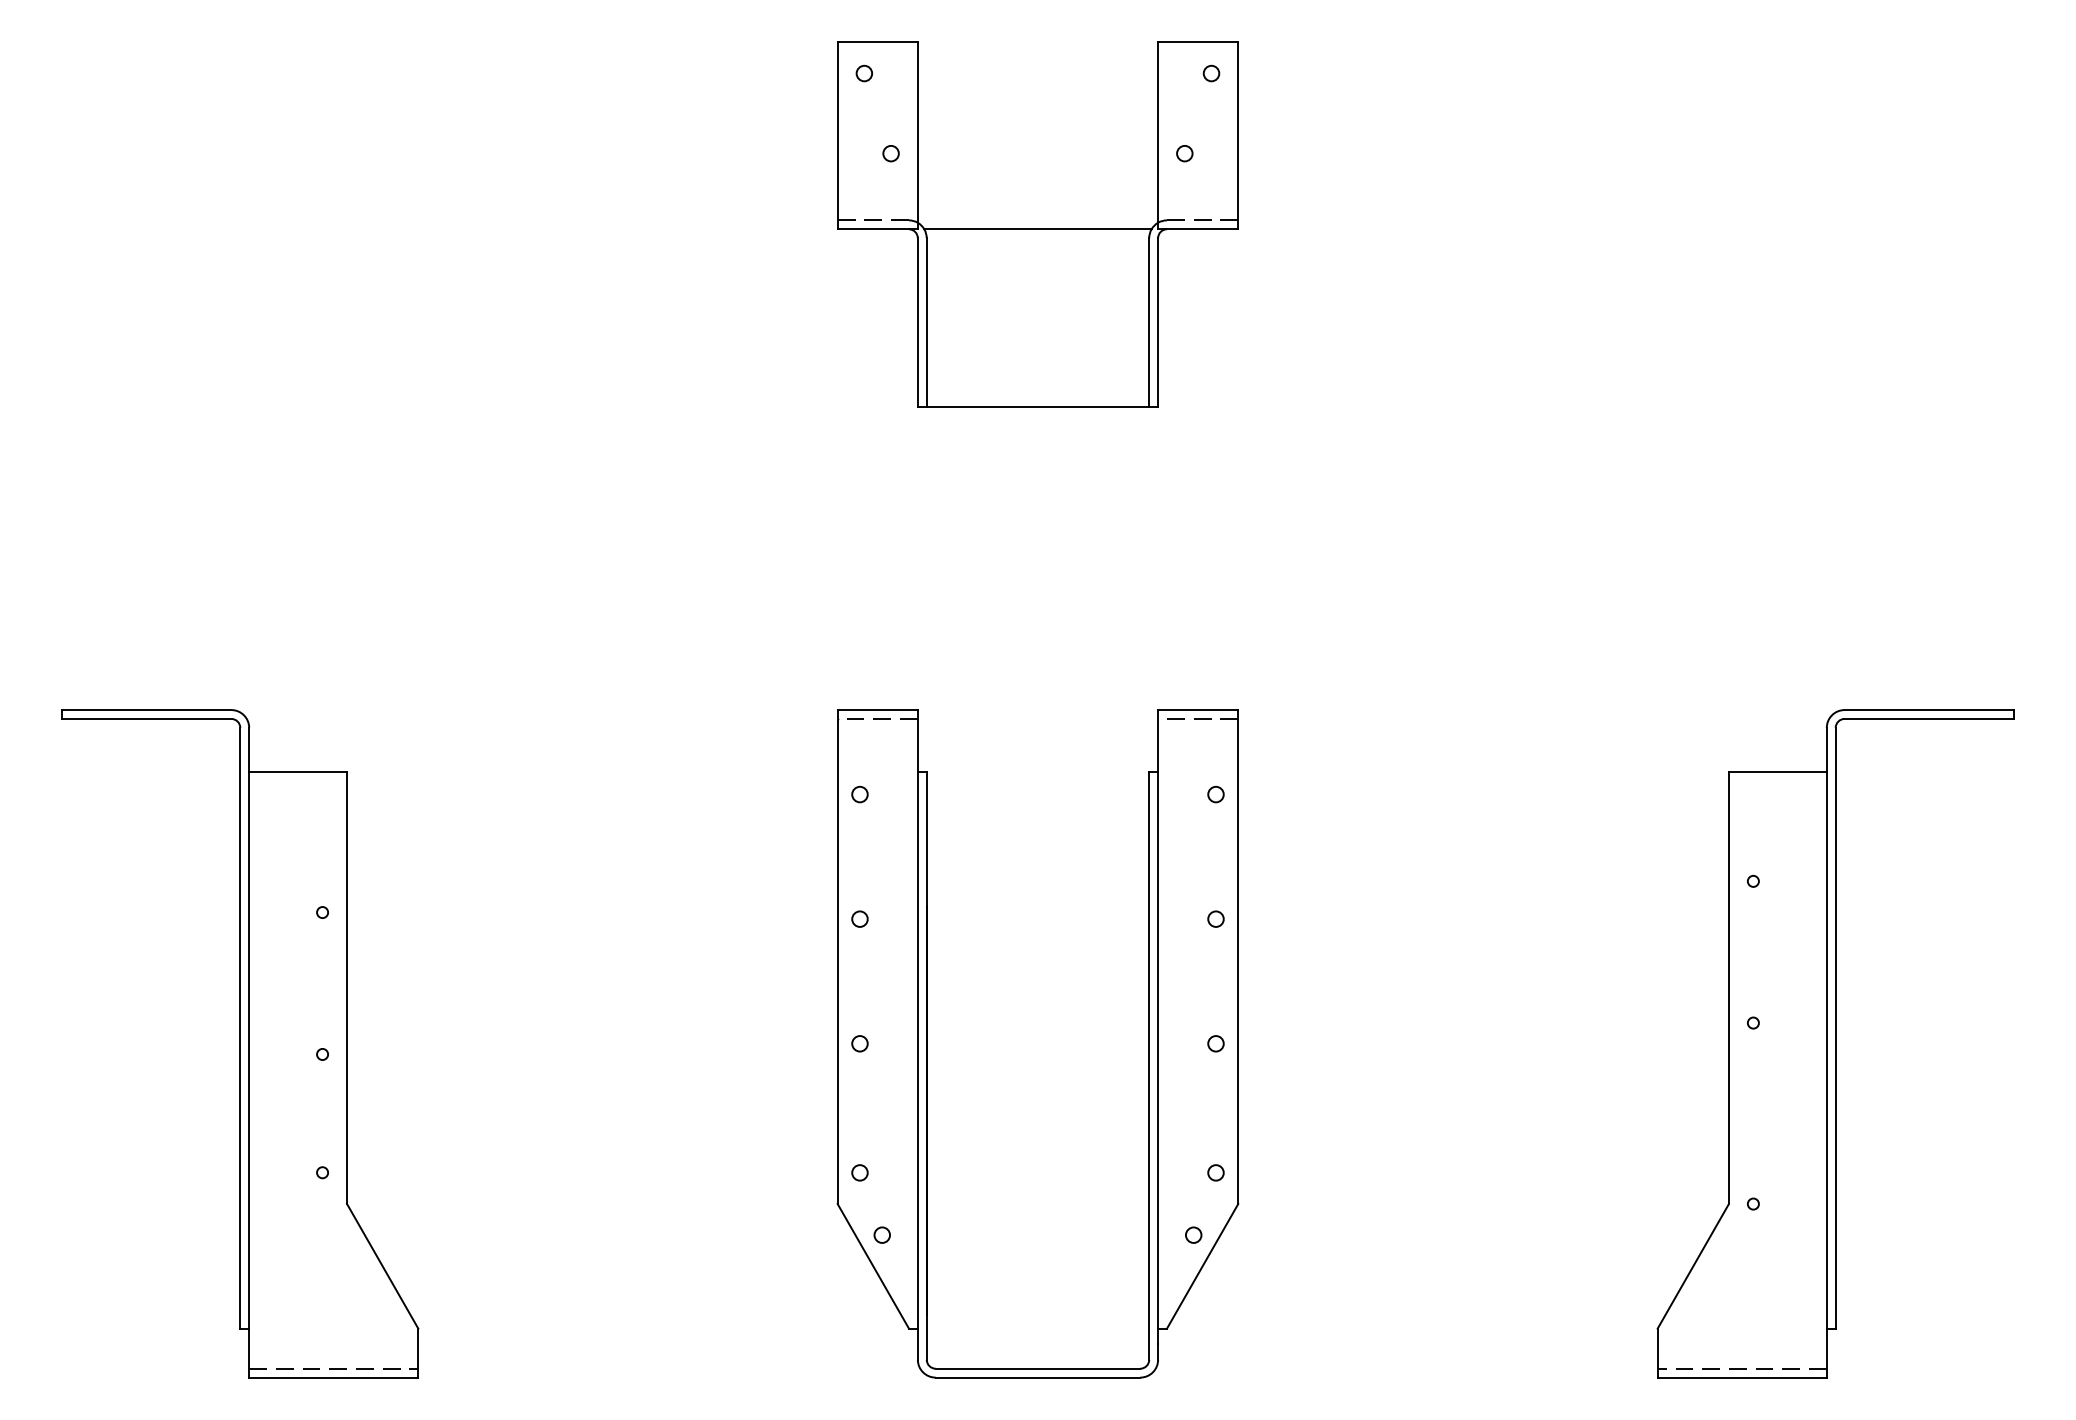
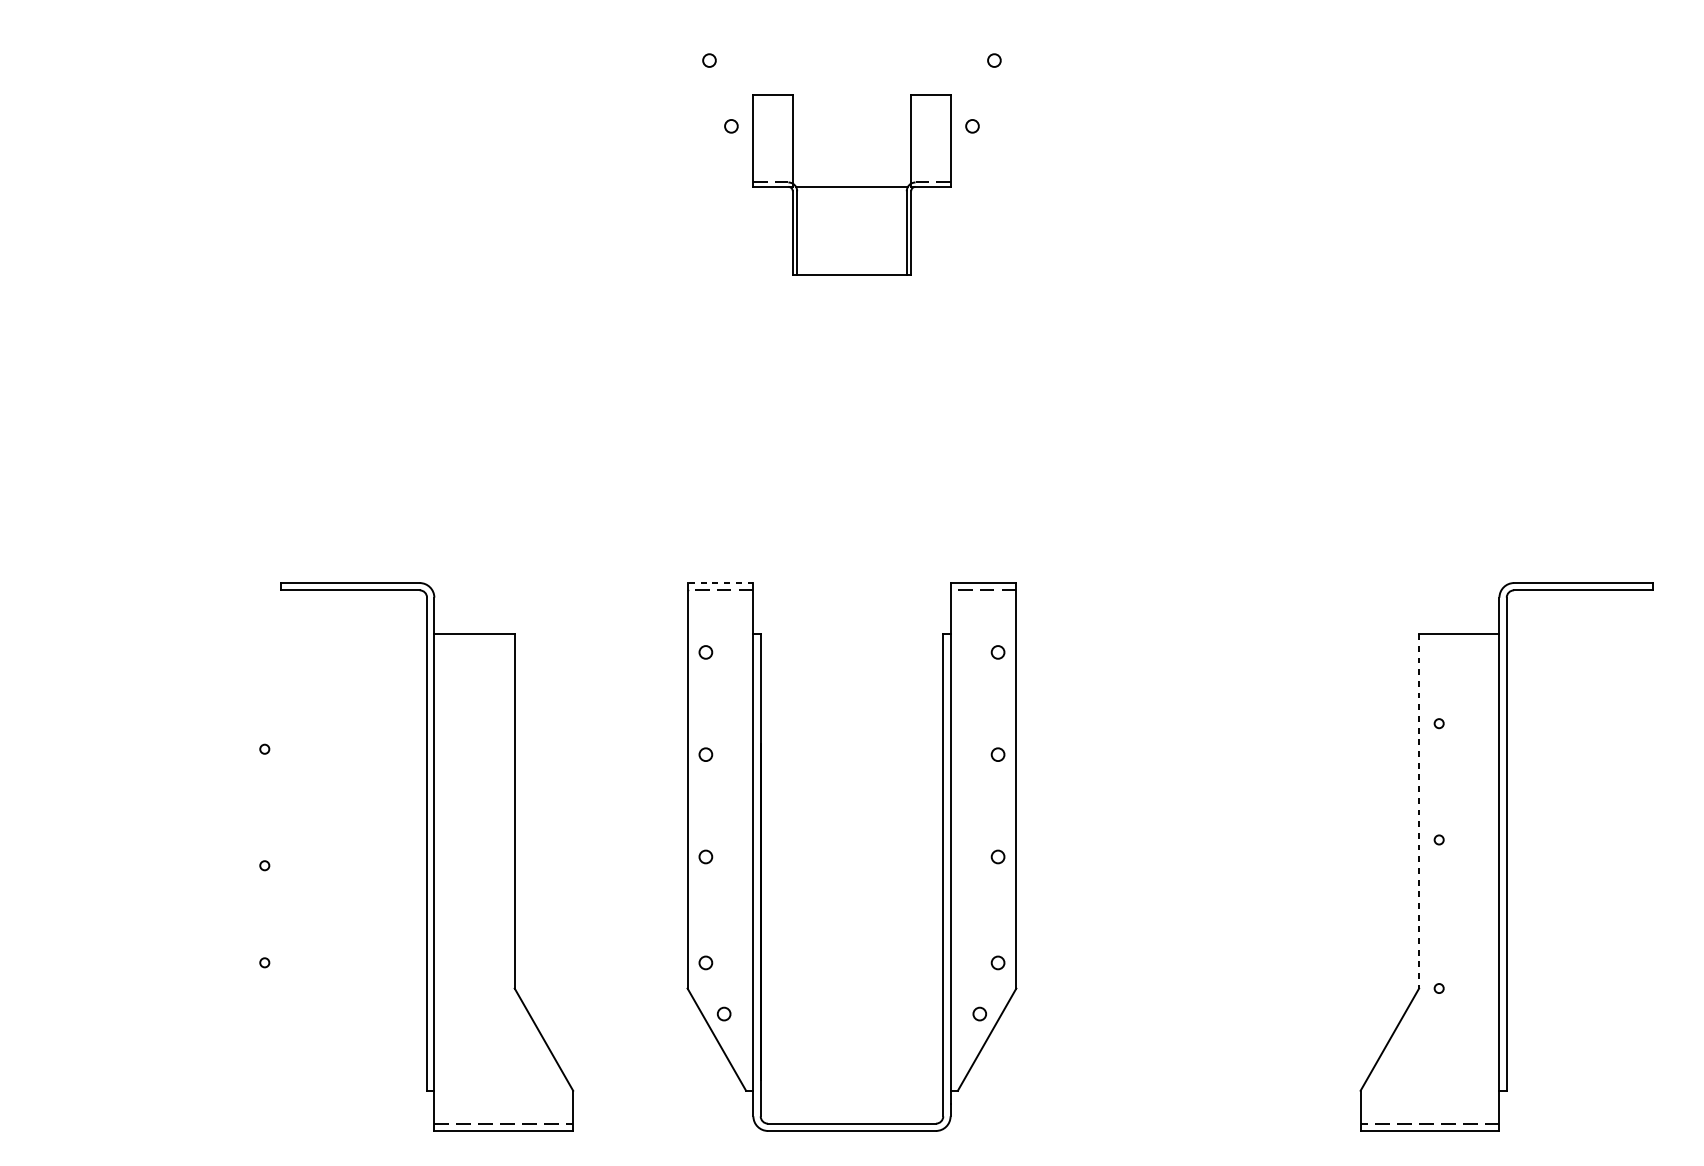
part: (1037, 224) -> (851, 184), size x0.6
line: (877, 710) -> (720, 583), solid -> dashed
line: (1728, 988) -> (1418, 811), solid -> dashed
part: (240, 1043) -> (427, 856), moved

